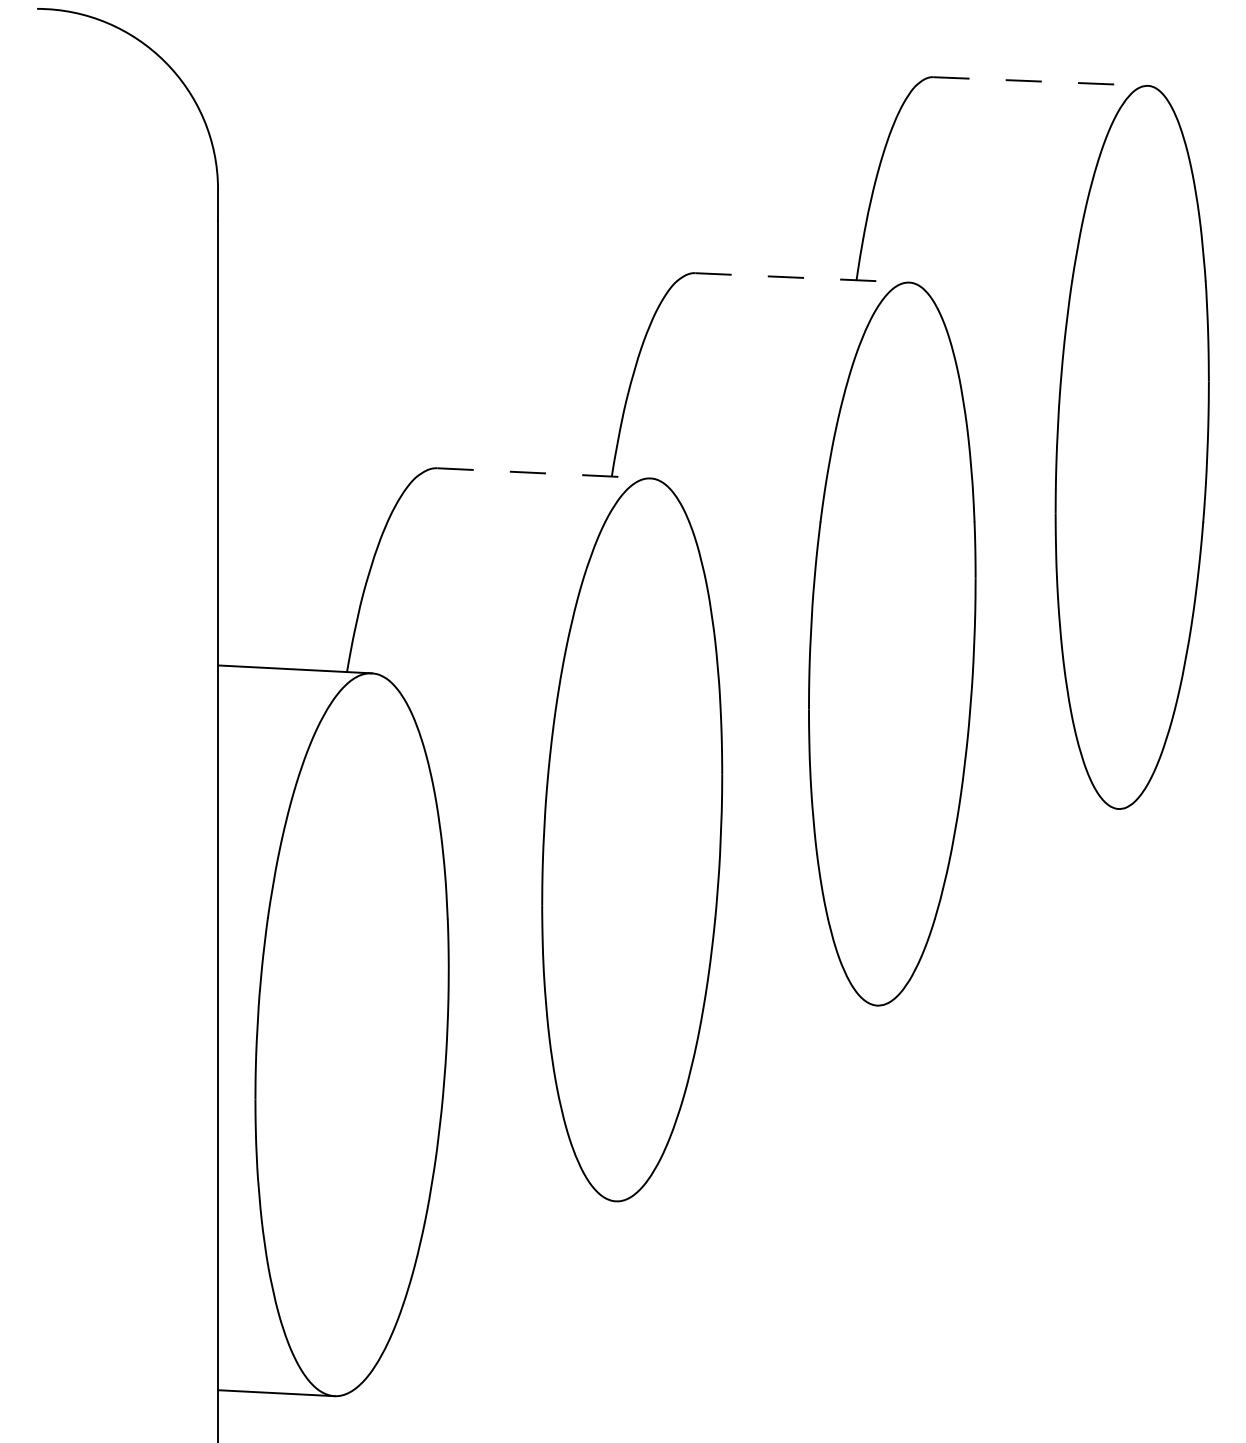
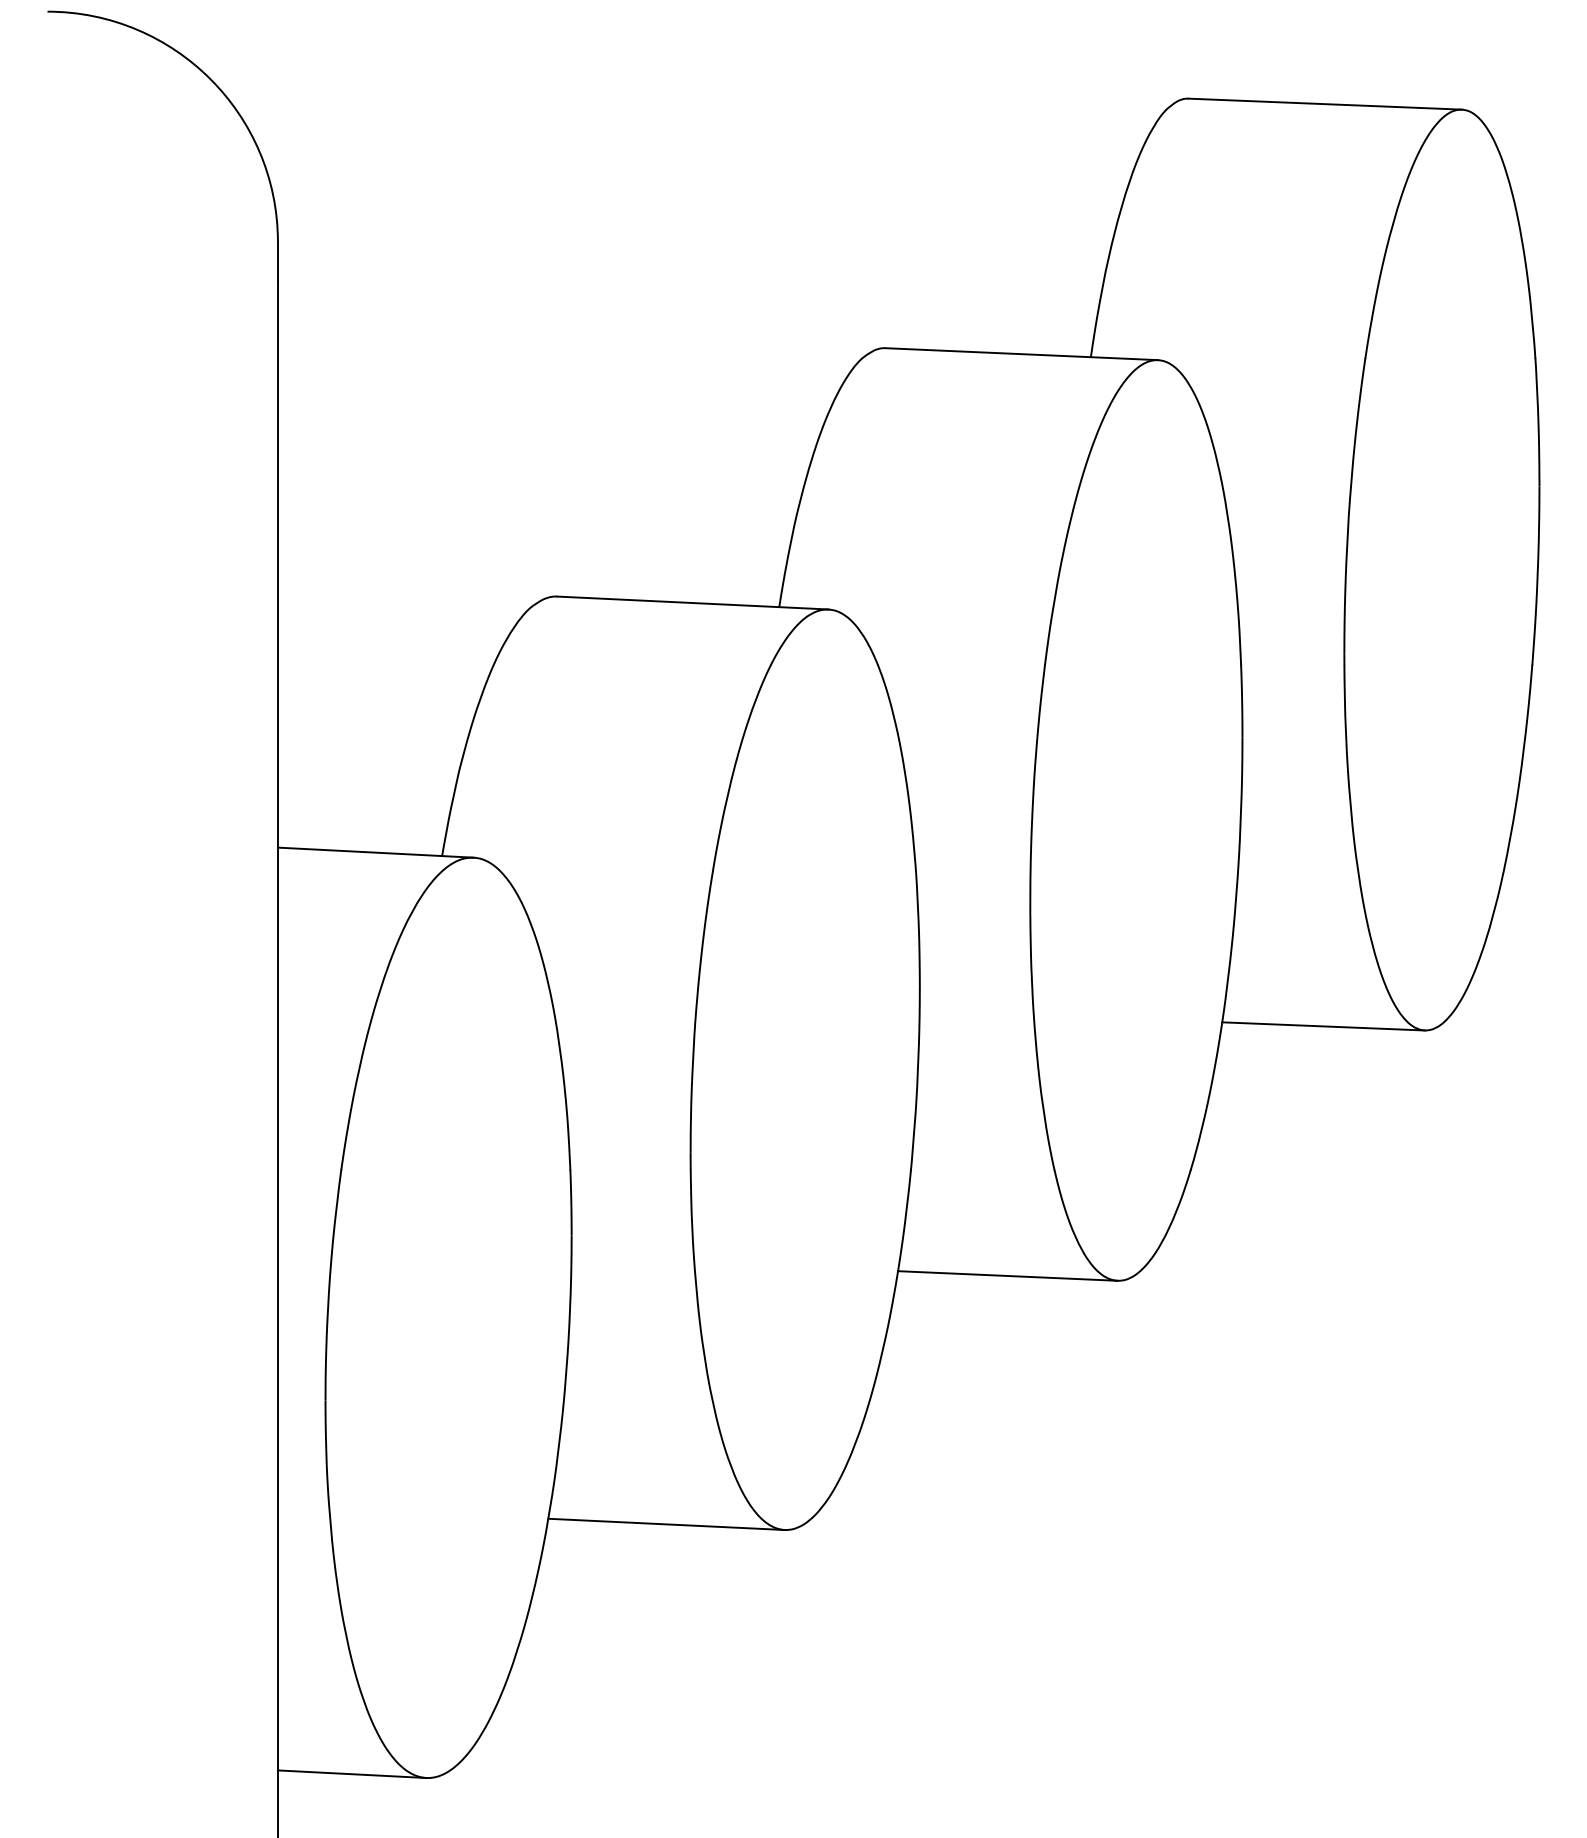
line: (1040, 81) -> (1325, 104), dashed -> solid
line: (802, 278) -> (1022, 354), dashed -> solid
line: (543, 473) -> (692, 603), dashed -> solid
line: (1039, 805) -> (1323, 1026), added
line: (791, 1001) -> (1007, 1275), added
line: (523, 1197) -> (666, 1524), added

